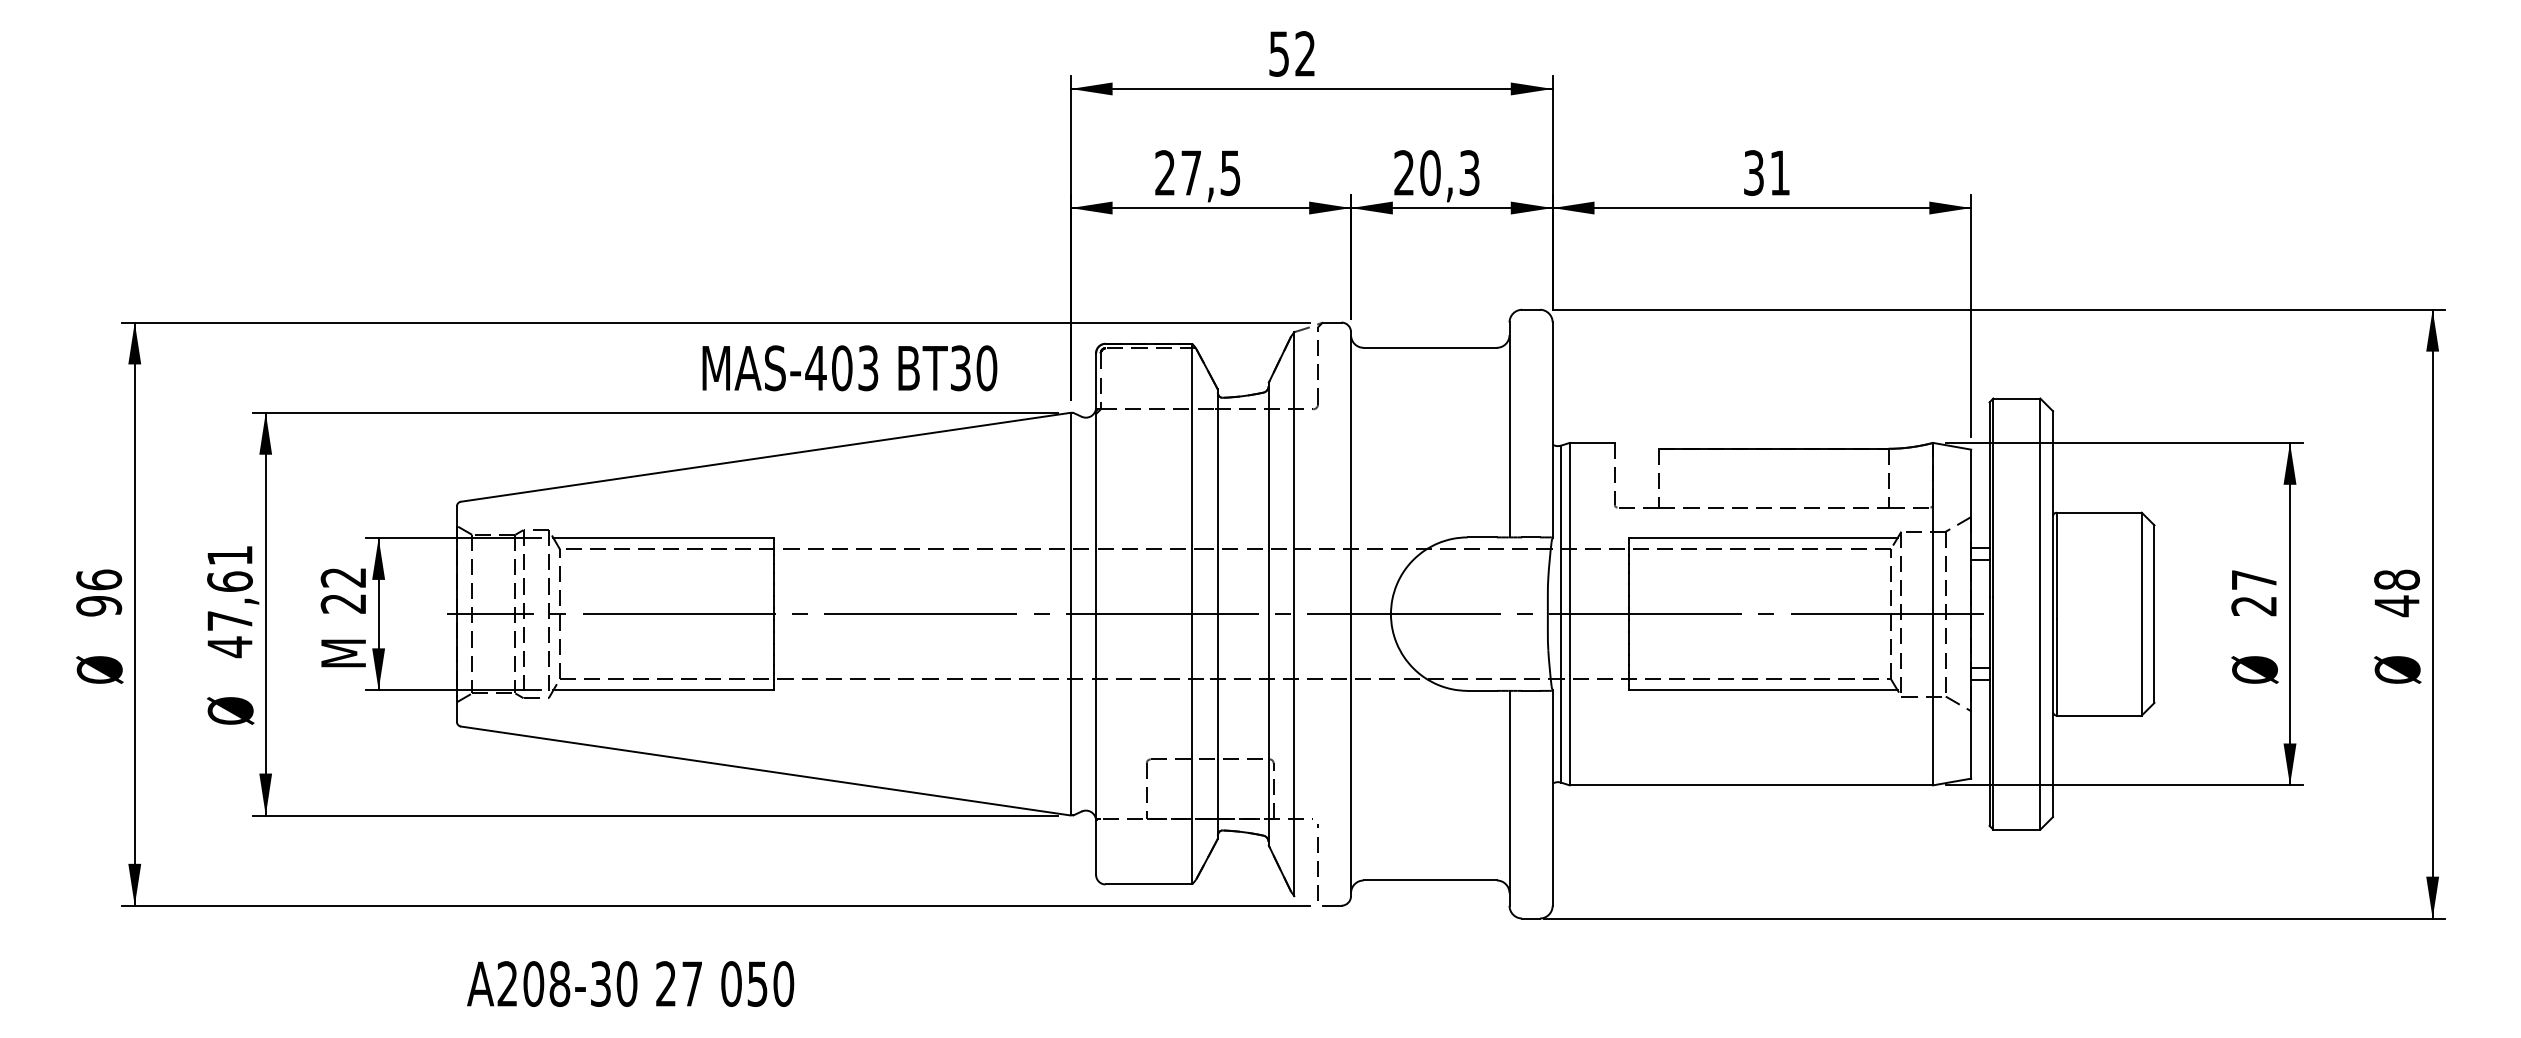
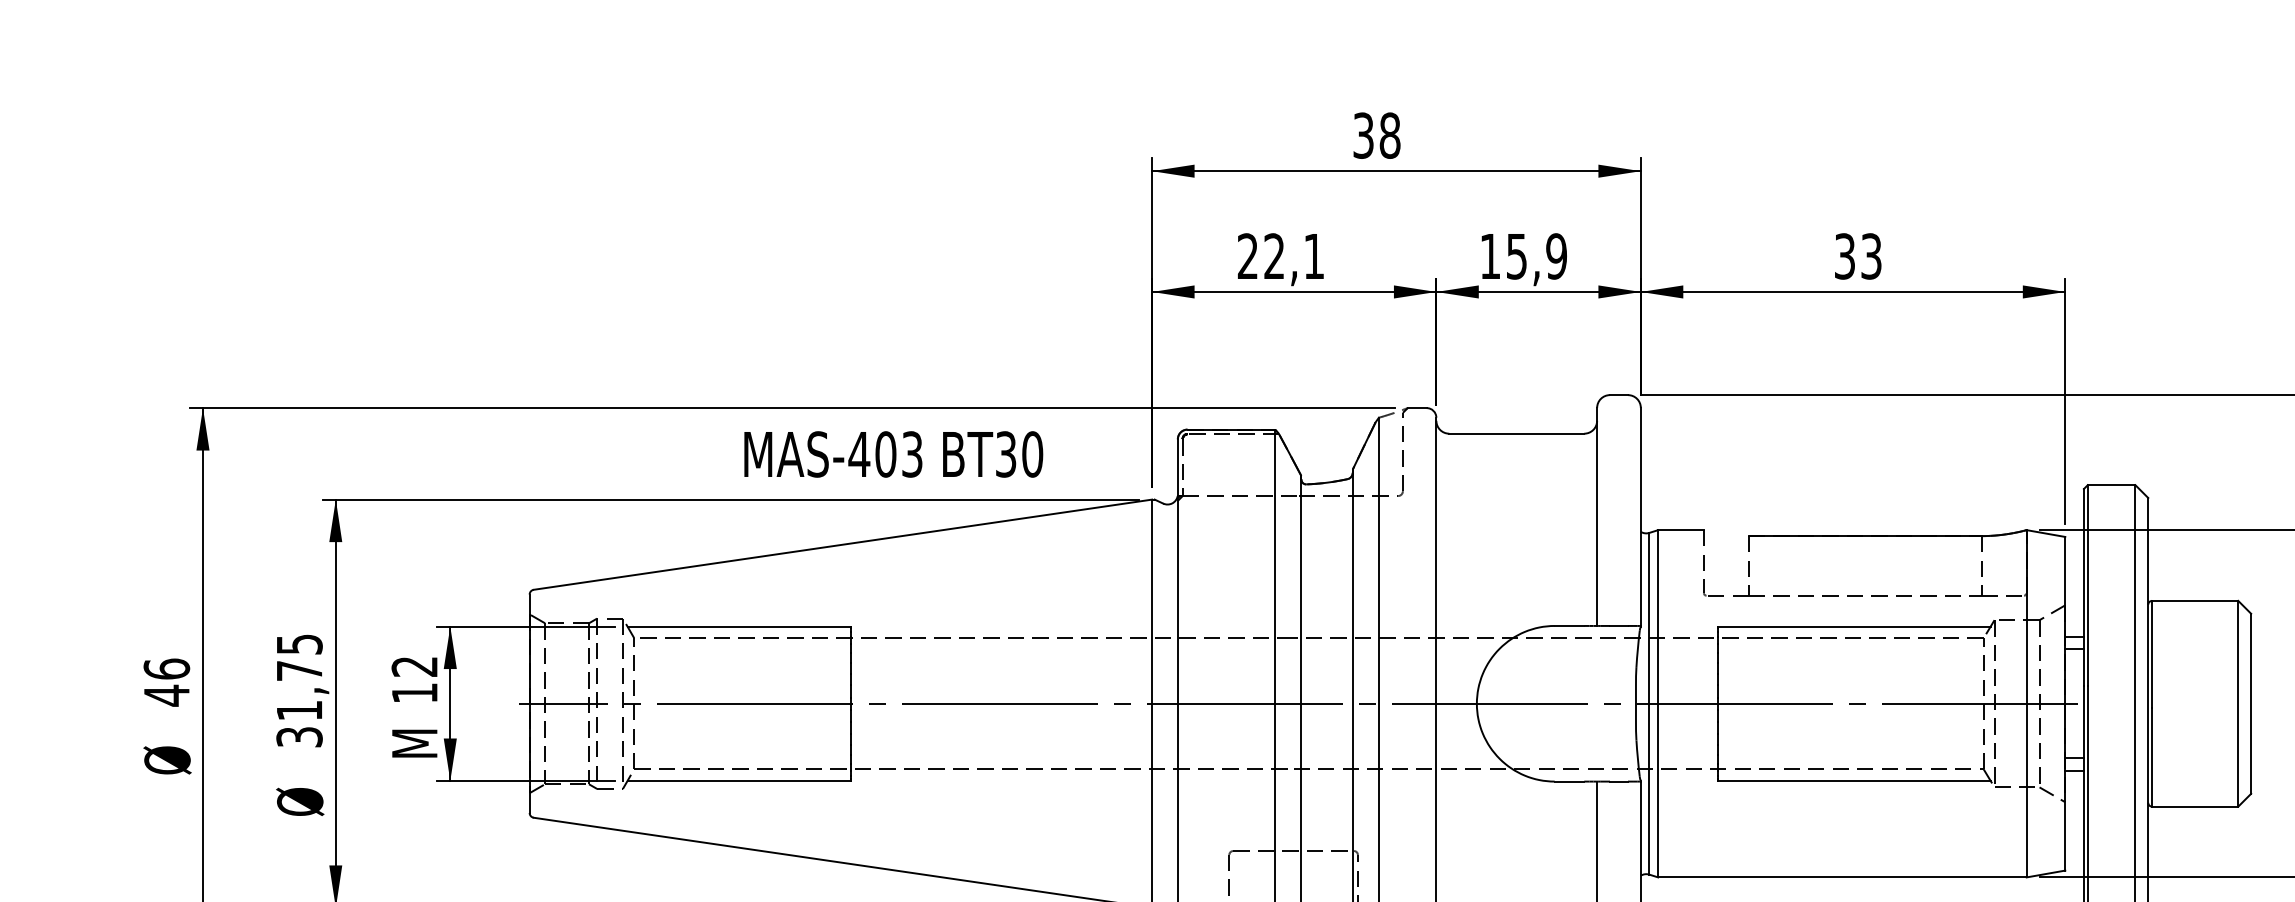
text: (1292, 53) -> (1377, 135), 52 -> 38
text: (1210, 172) -> (1293, 255), 27,5 -> 22,1
text: (1436, 172) -> (1523, 255), 20,3 -> 15,9
text: (1779, 172) -> (1870, 255), 31 -> 33
text: (849, 368) -> (893, 454), moved
text: (229, 602) -> (299, 691), 47,61 -> 31,75
text: (342, 603) -> (413, 692), 22 -> 12
text: (99, 606) -> (167, 696), 96 -> 46

